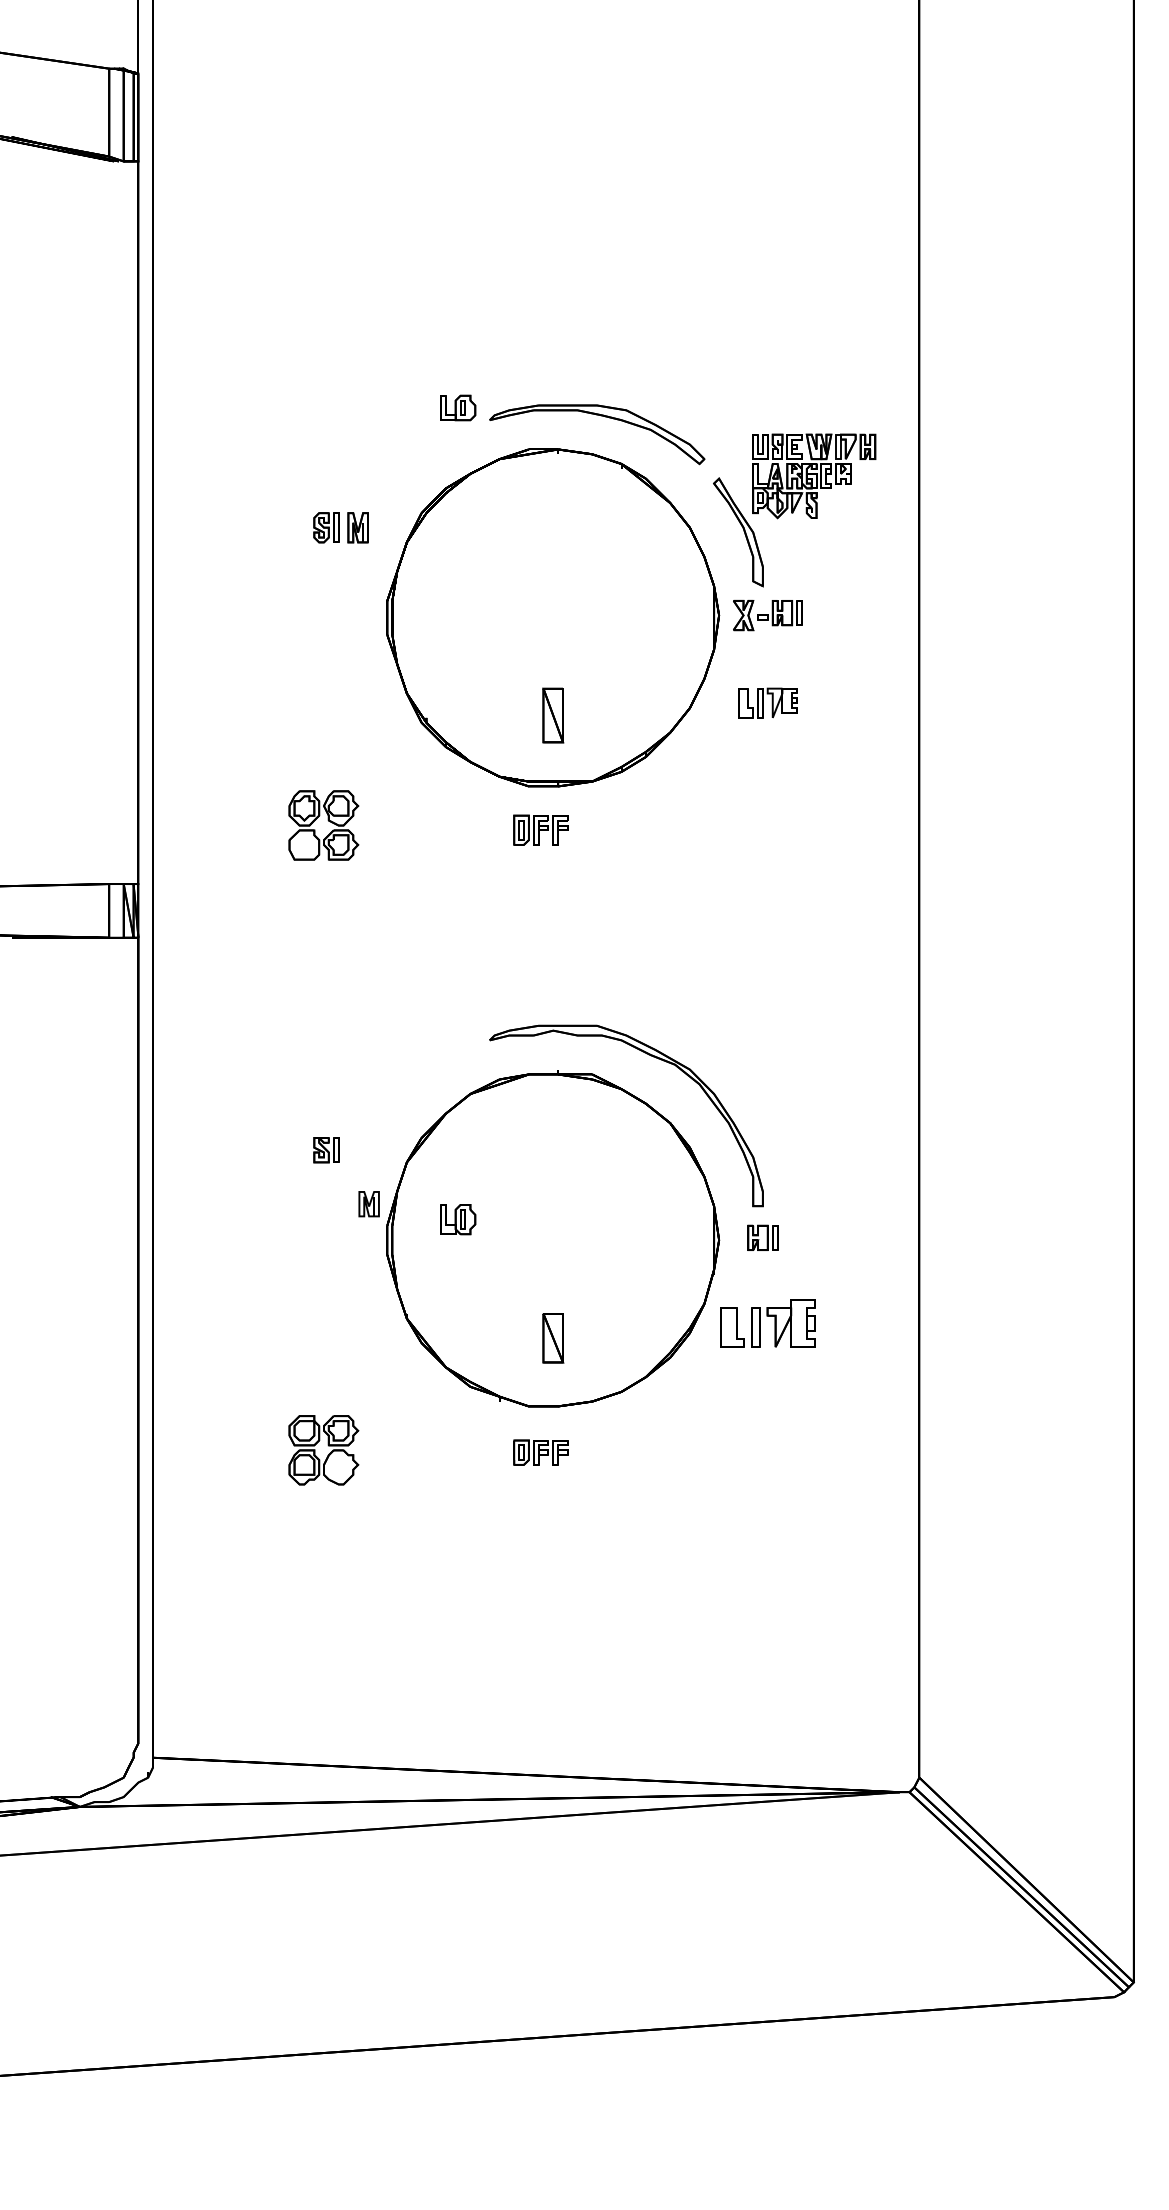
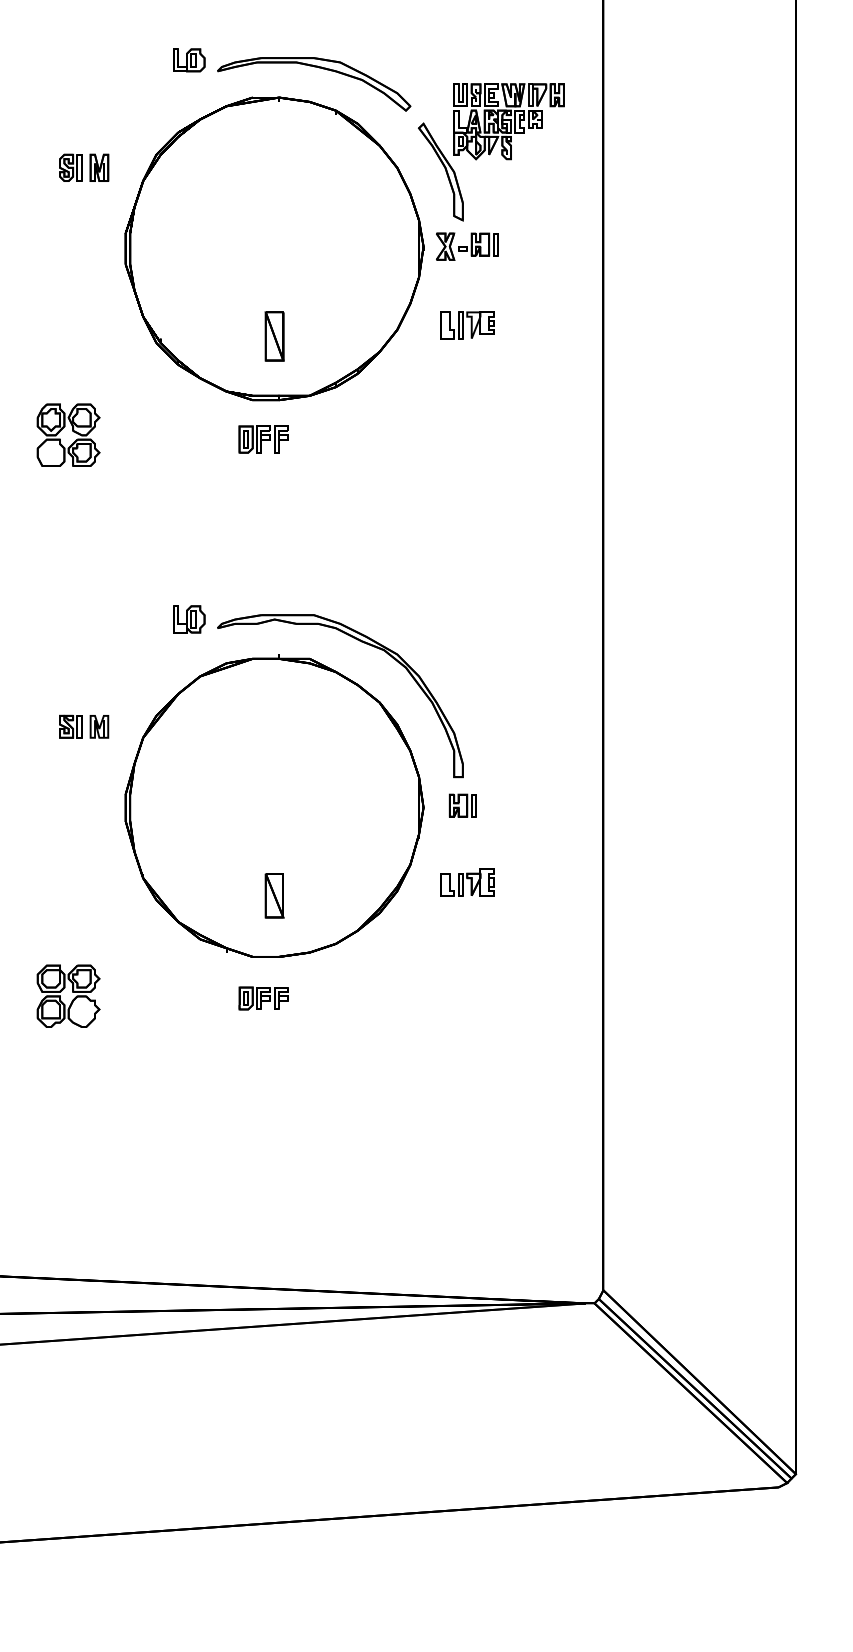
part: (368, 1204) -> (98, 727), moved
part: (458, 1219) -> (189, 619), moved
part: (767, 1323) -> (467, 882), size x0.62

